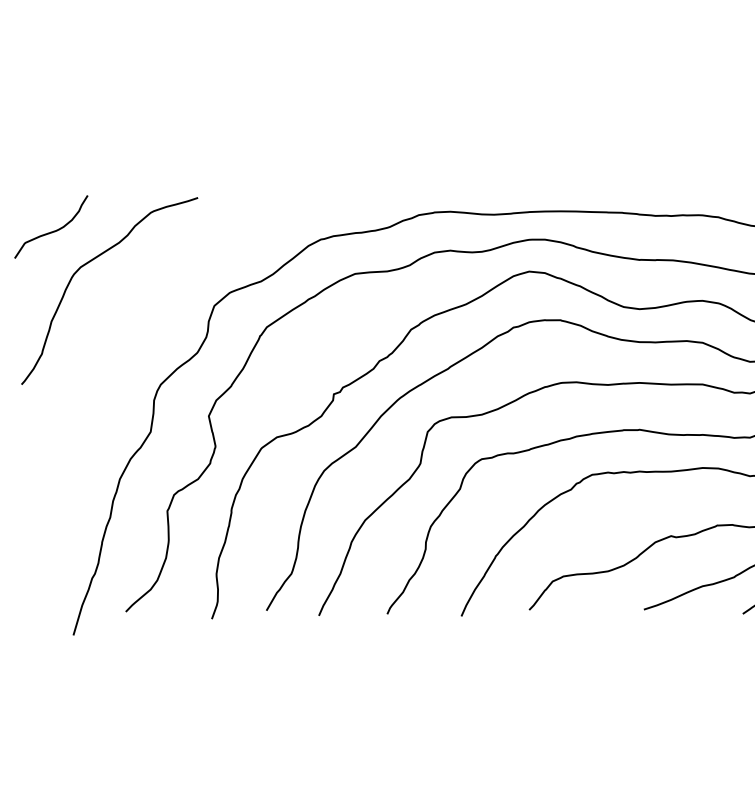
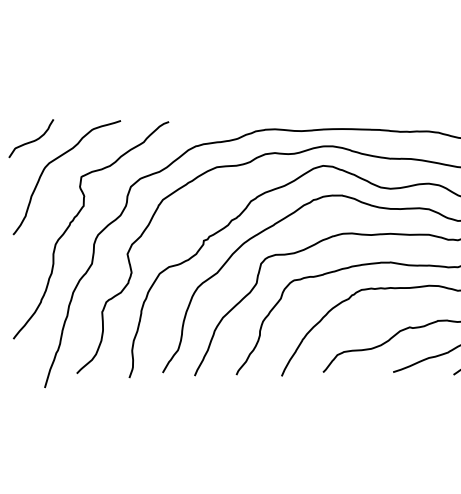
curve: (126, 354) -> (77, 216), added

